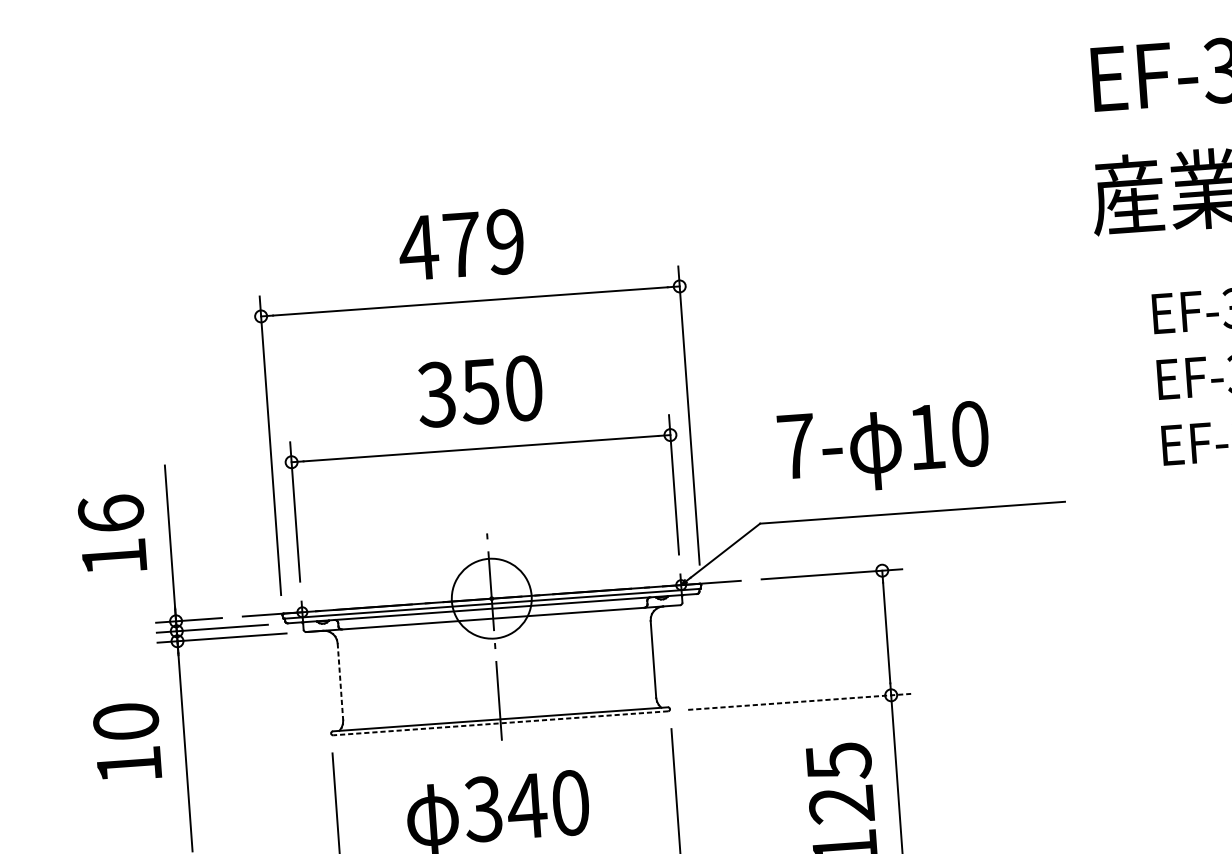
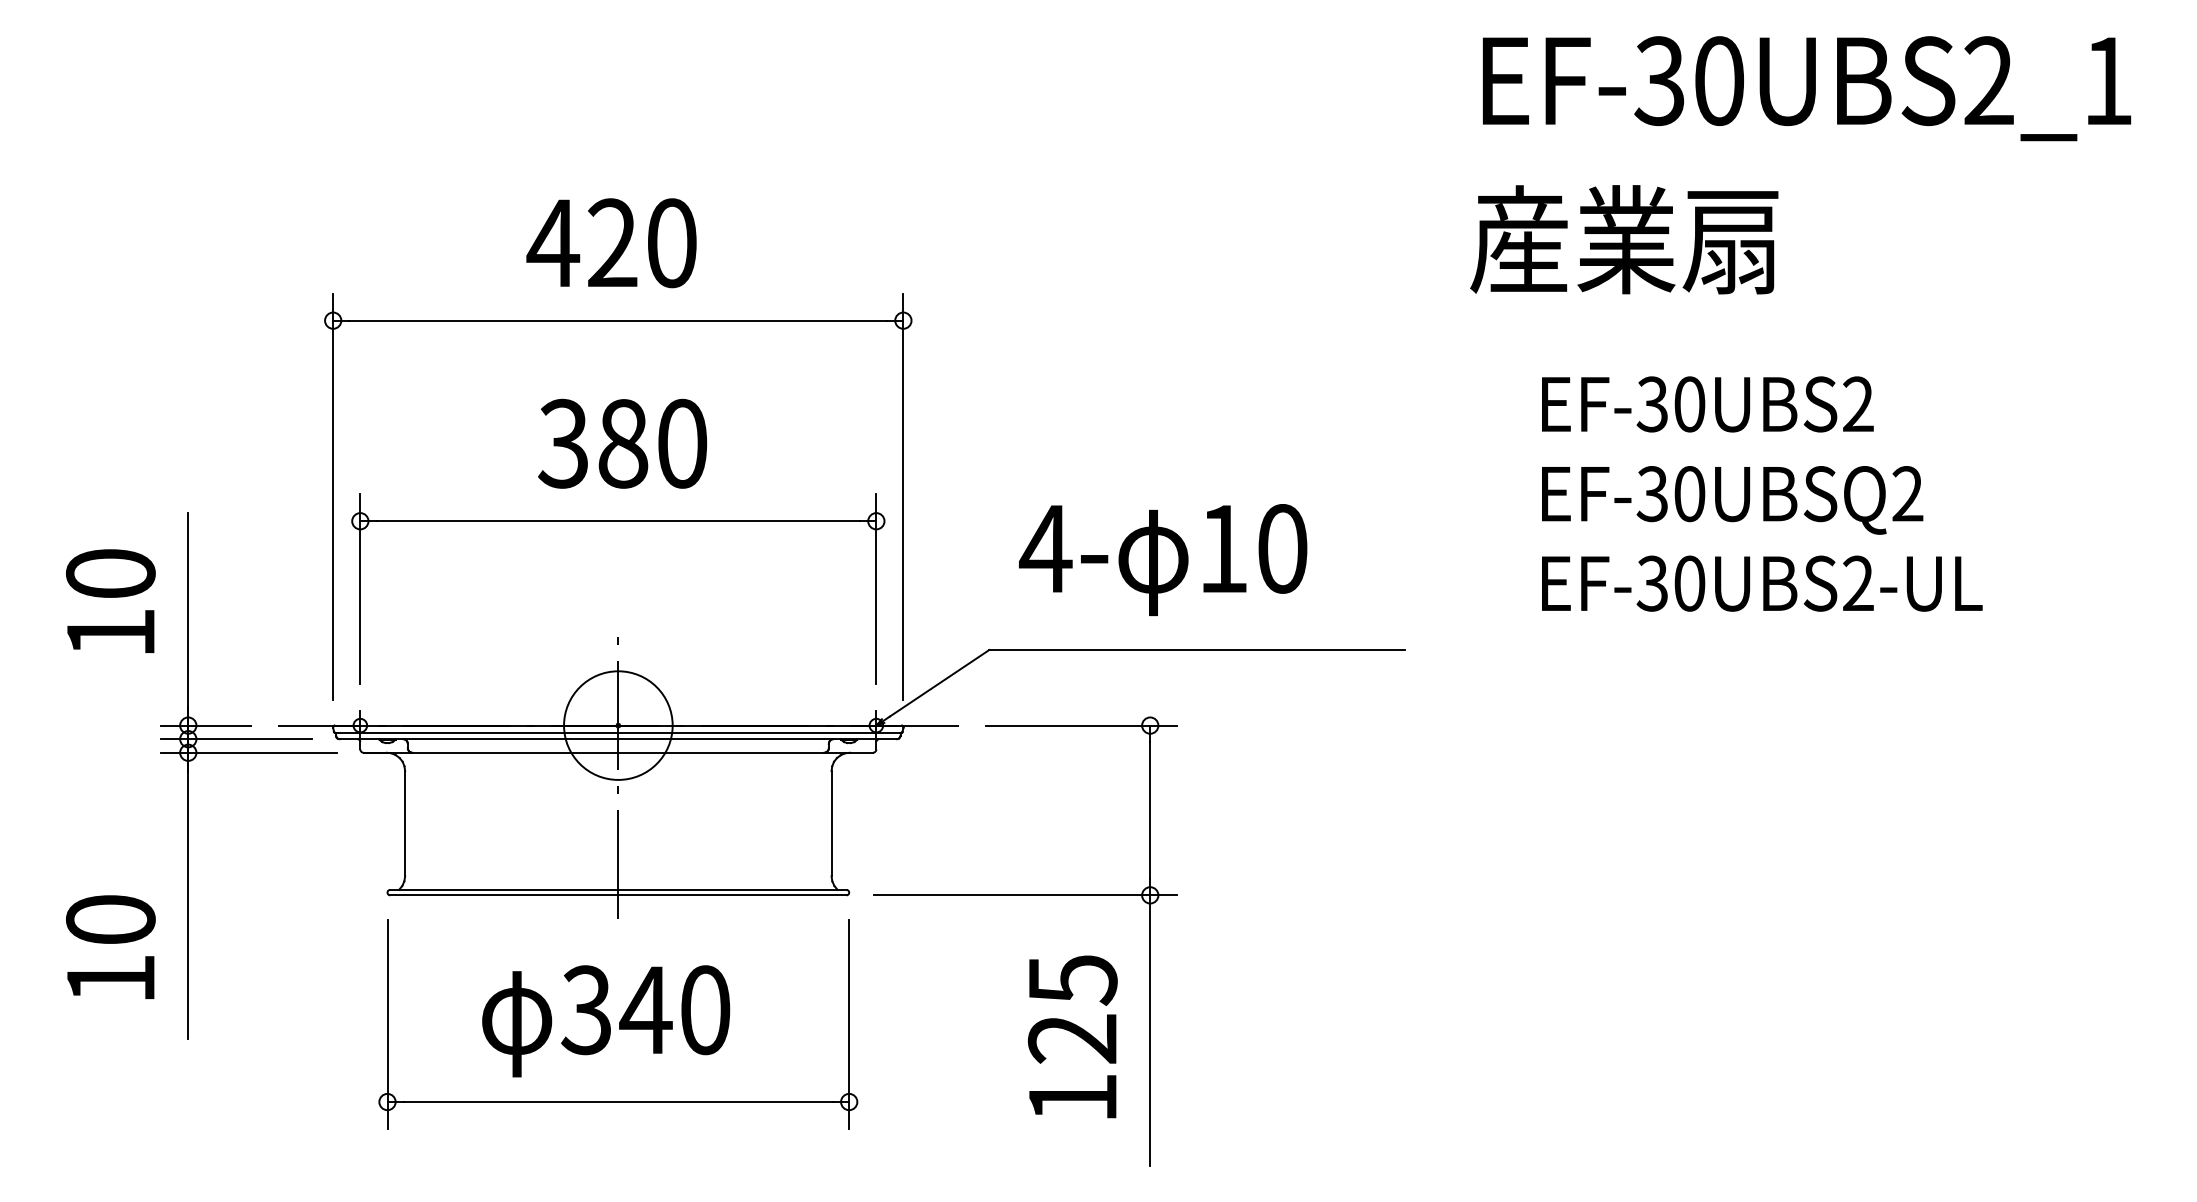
text: (484, 243) -> (642, 243), 479 -> 420
text: (479, 391) -> (622, 443), 350 -> 380
text: (796, 446) -> (1045, 548), 7- -> 4-
text: (110, 513) -> (110, 572), 16 -> 10
line: (340, 681) -> (405, 823), dashed -> solid
line: (799, 701) -> (1025, 895), dashed -> solid
line: (500, 723) -> (617, 895), dashed -> solid
text: (127, 741) -> (110, 946), moved

